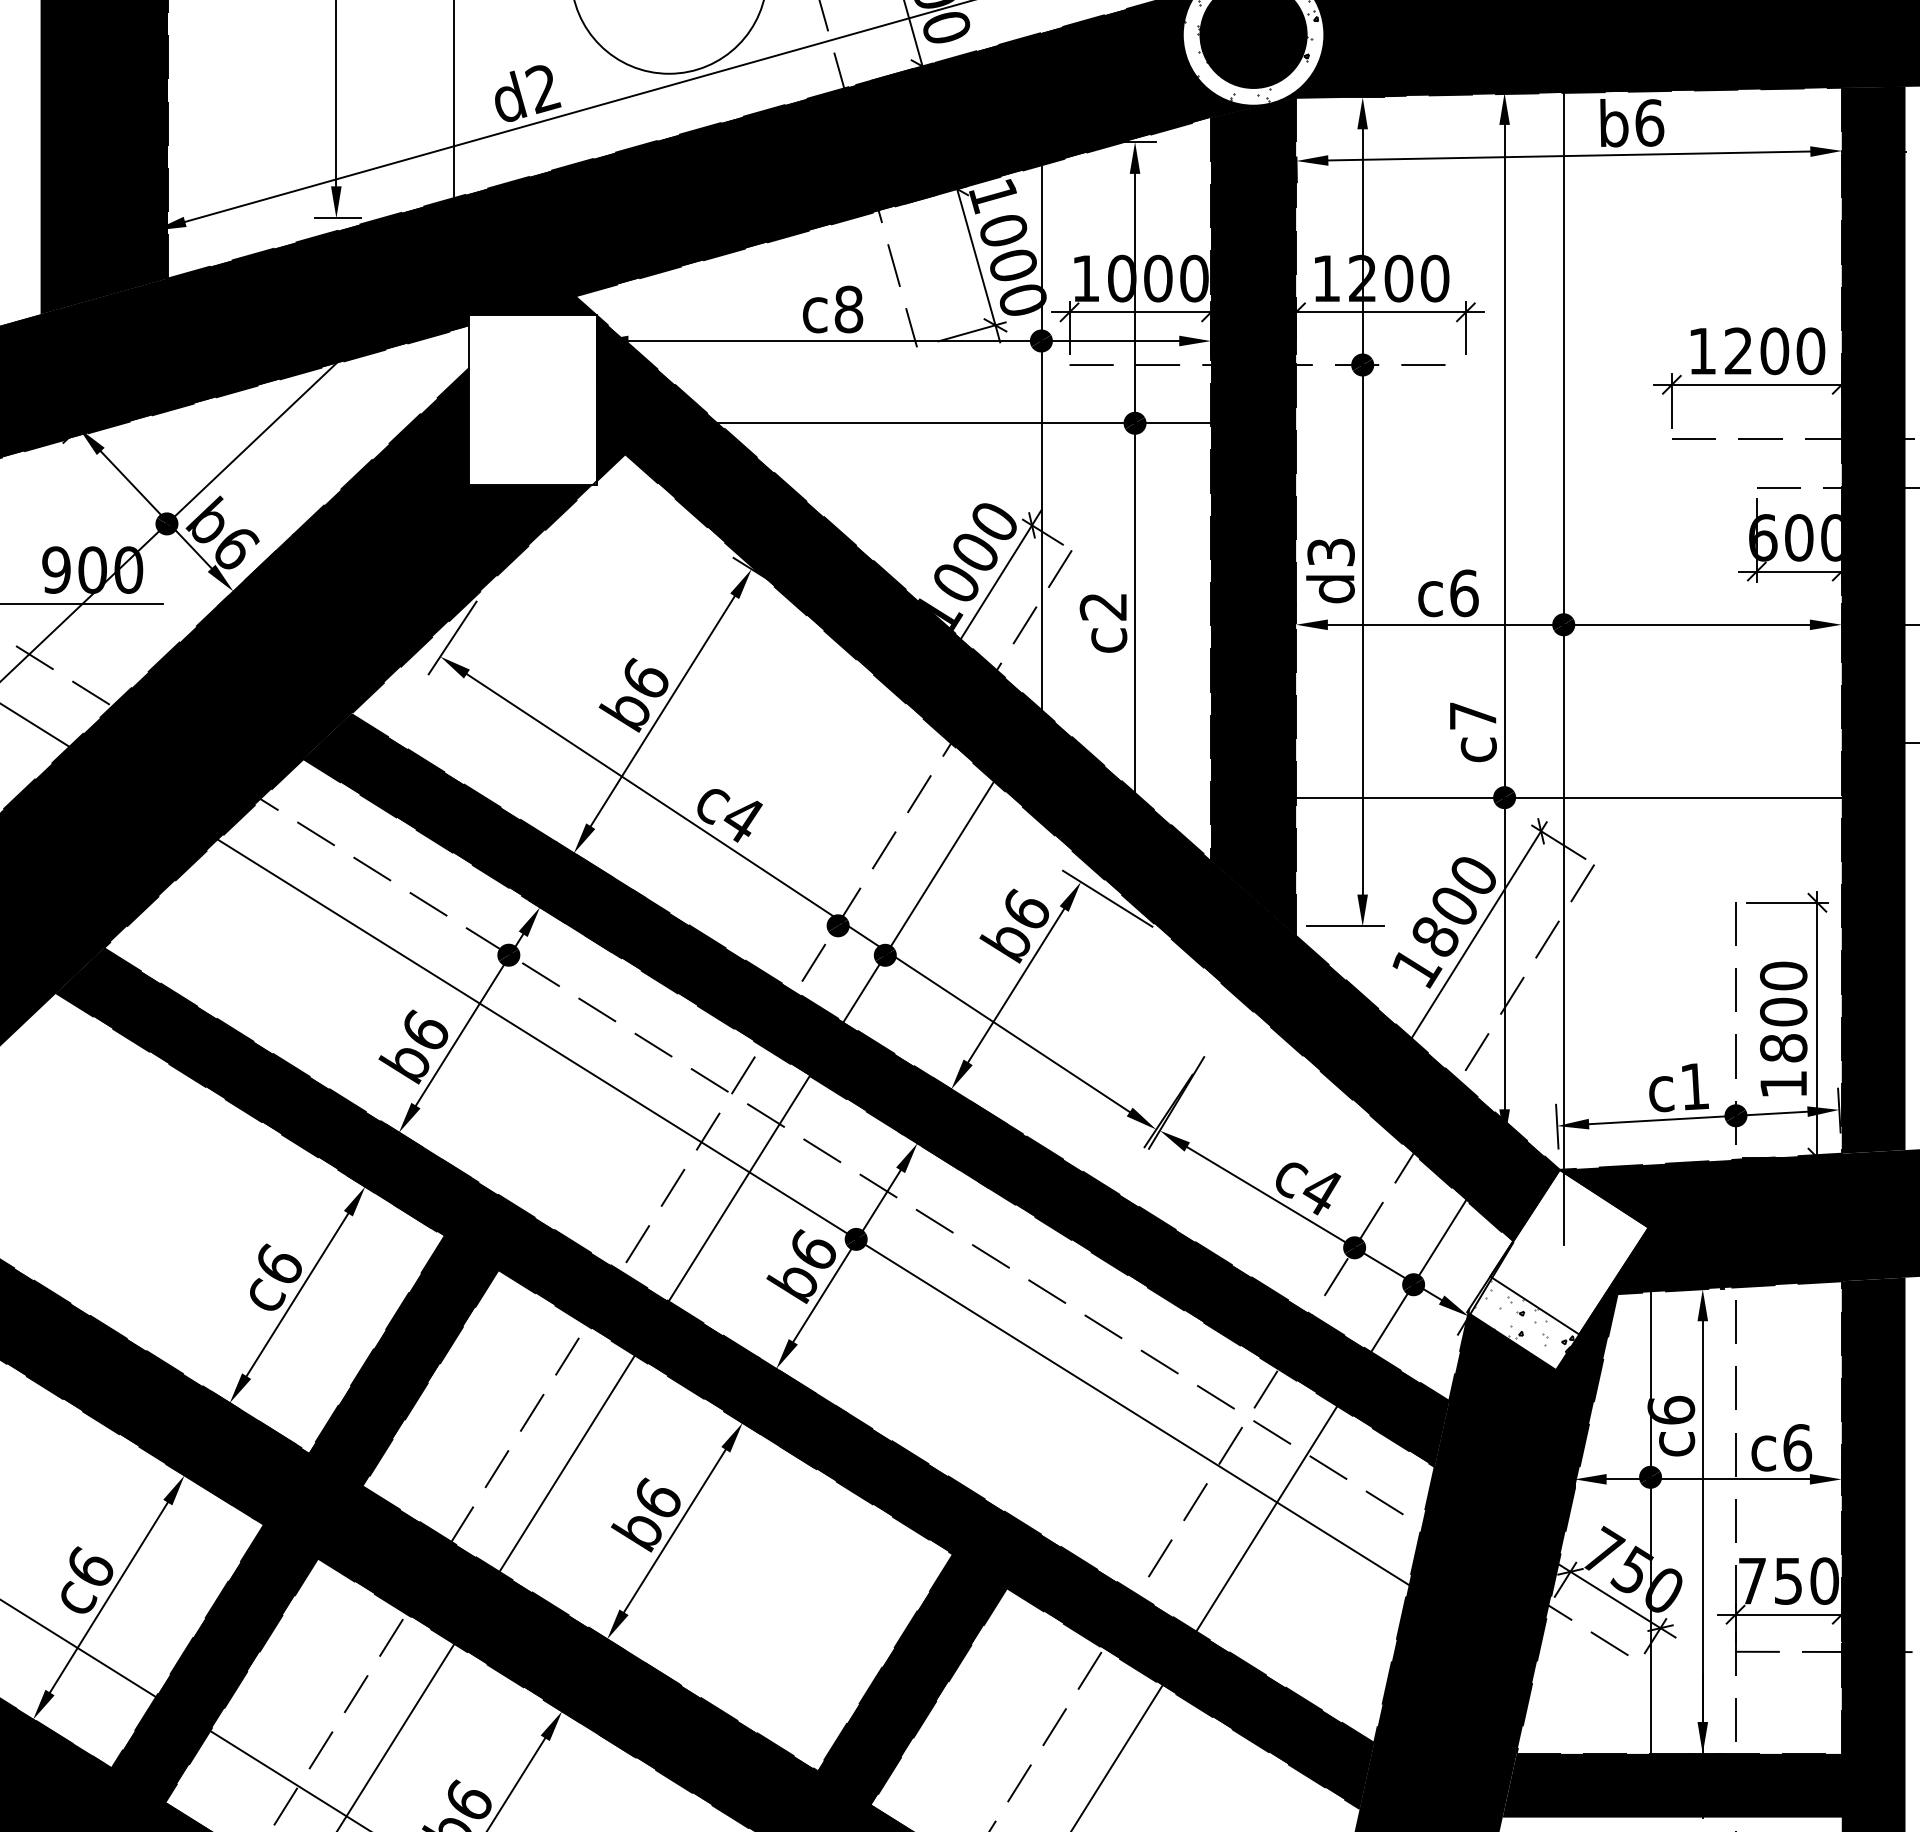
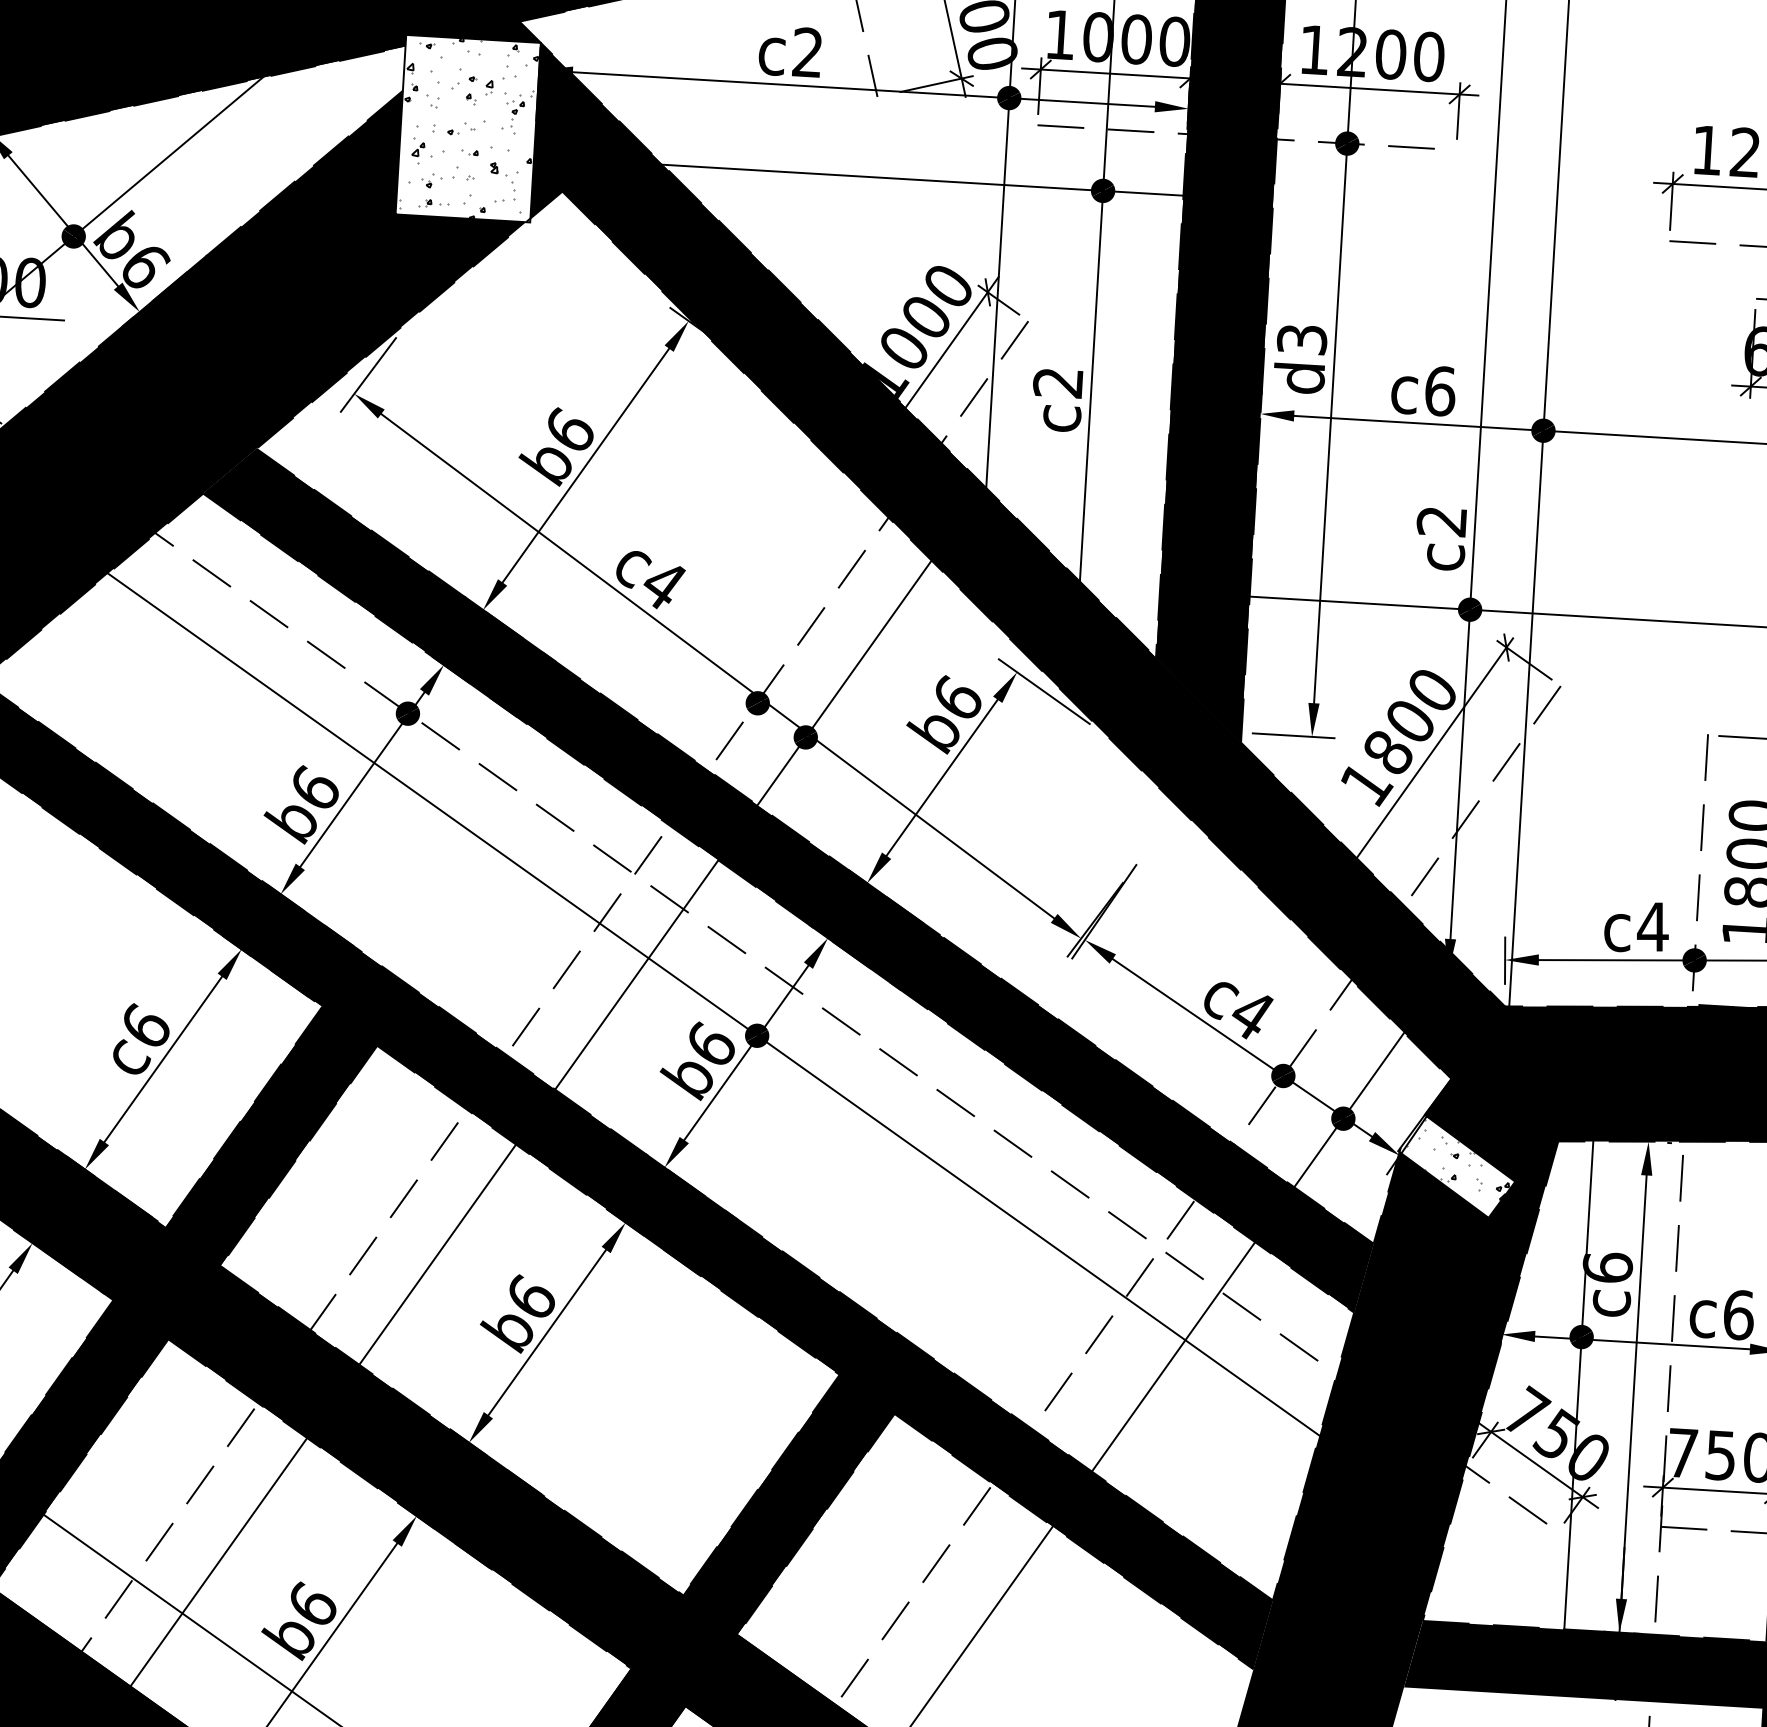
text: (848, 309) -> (807, 52), c8 -> c2
hatch: (533, 400) -> (468, 129), added
text: (1472, 715) -> (1441, 520), c7 -> c2
text: (1695, 1086) -> (1653, 926), c1 -> c4
fill: (1569, 1251) -> (1510, 1093), added

